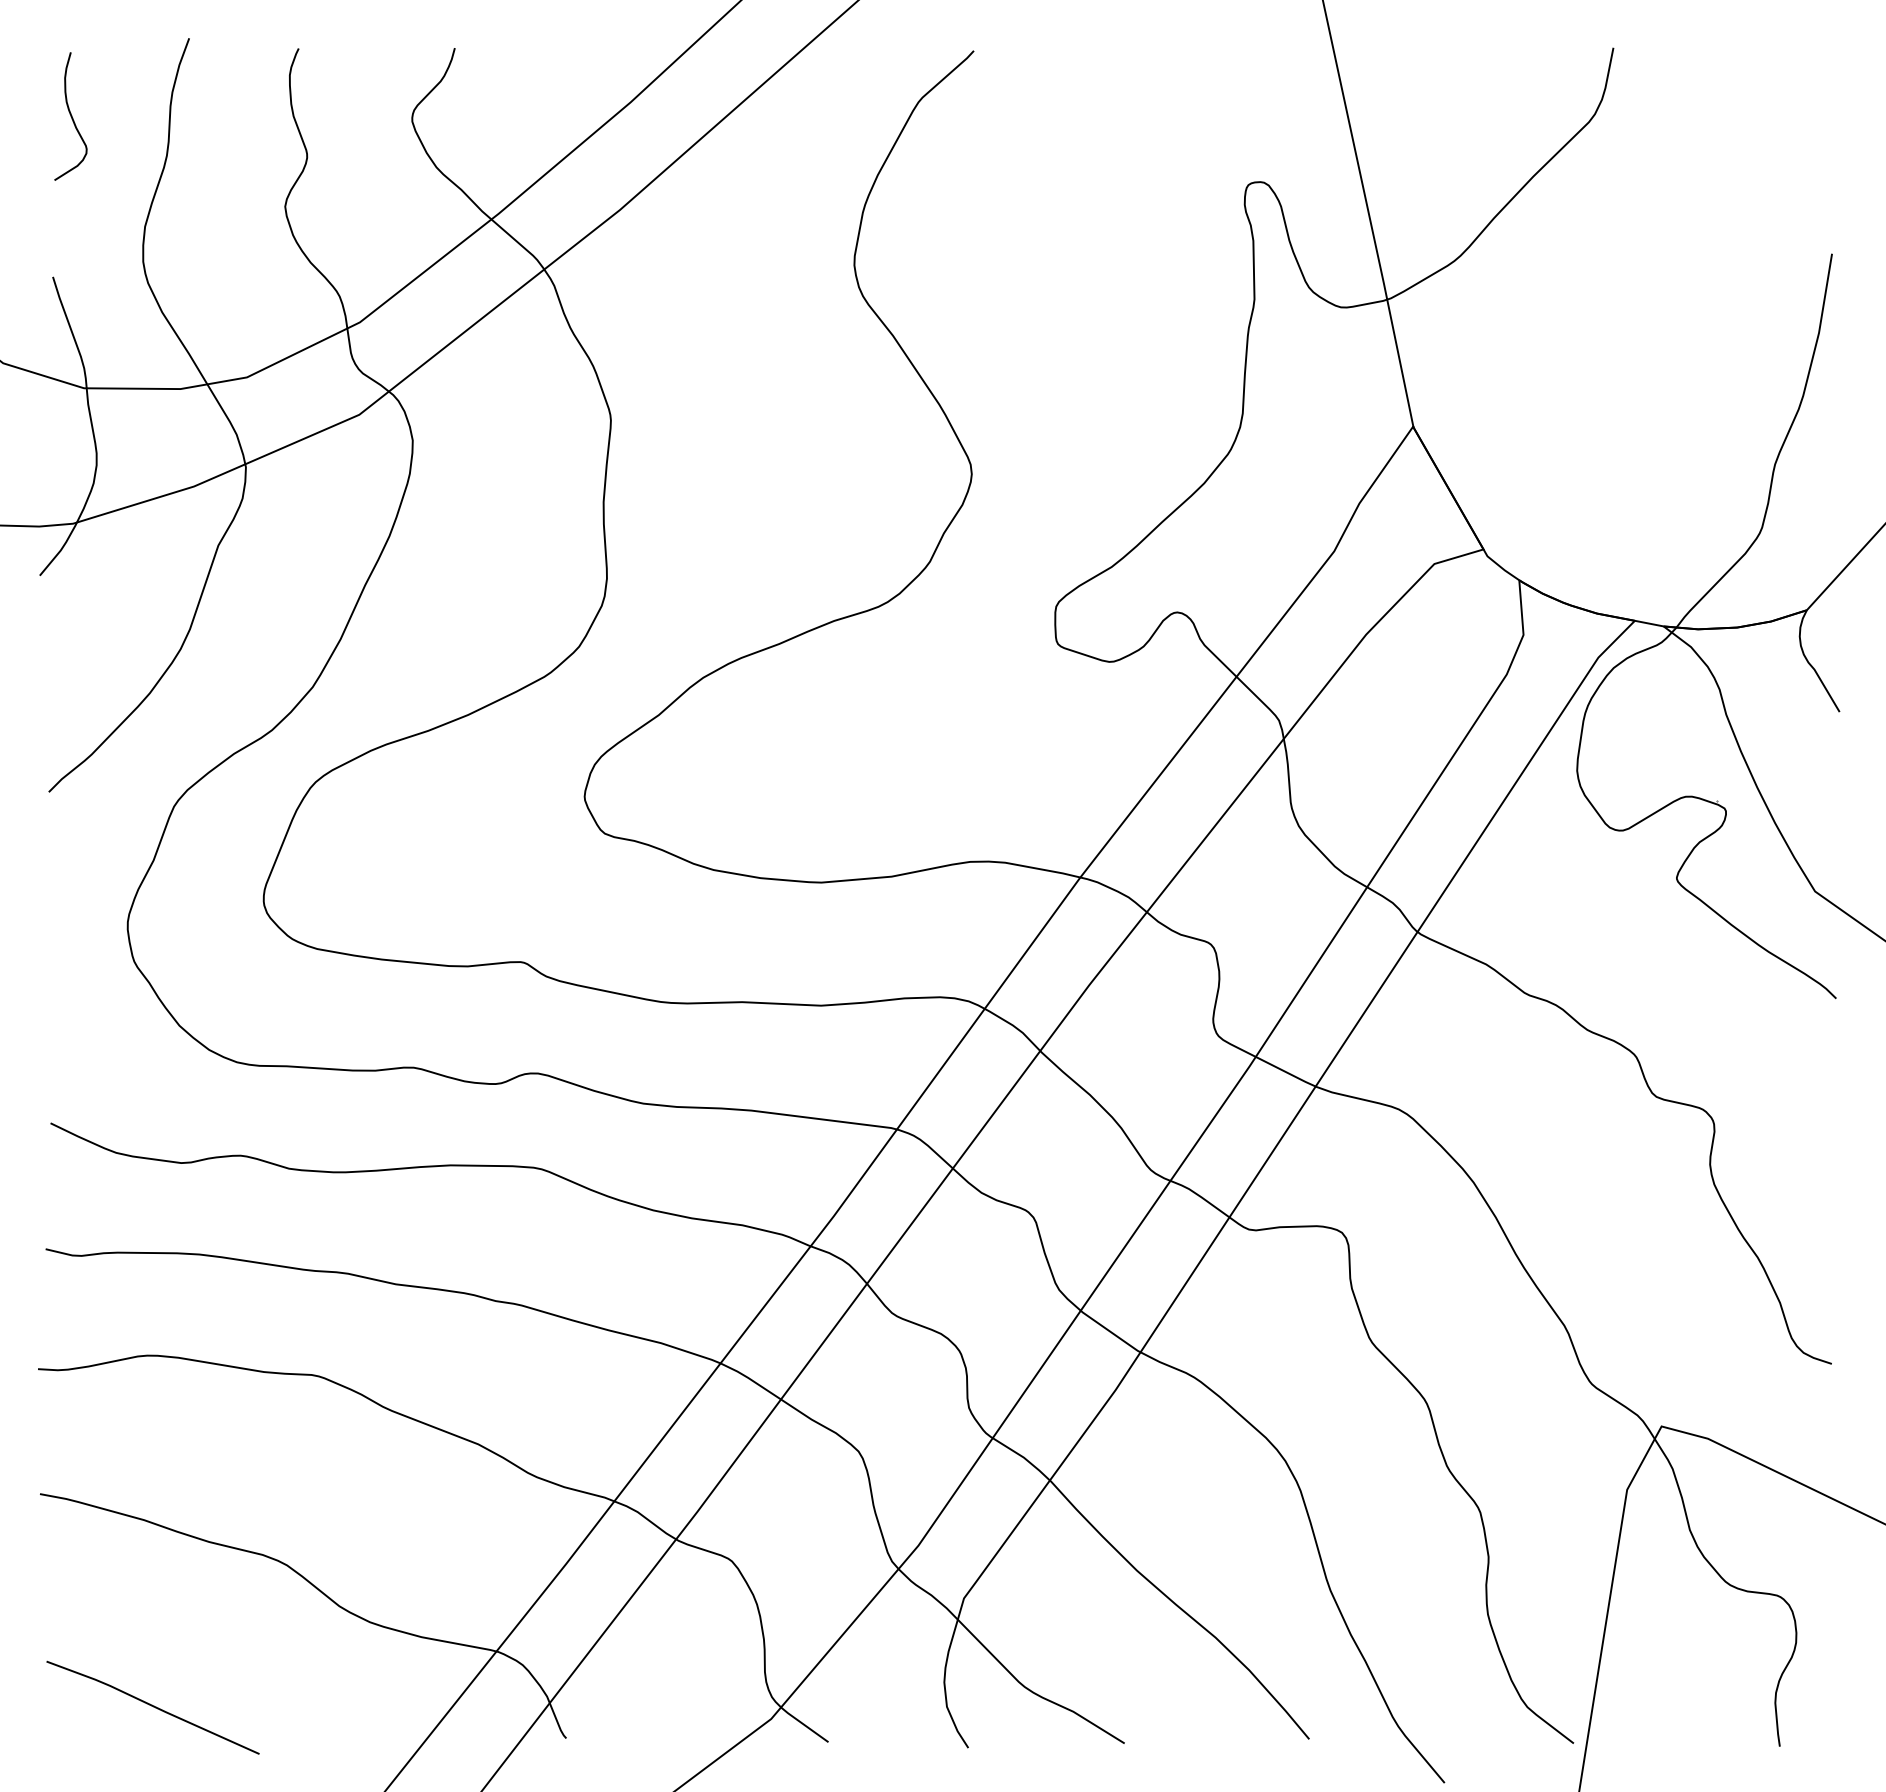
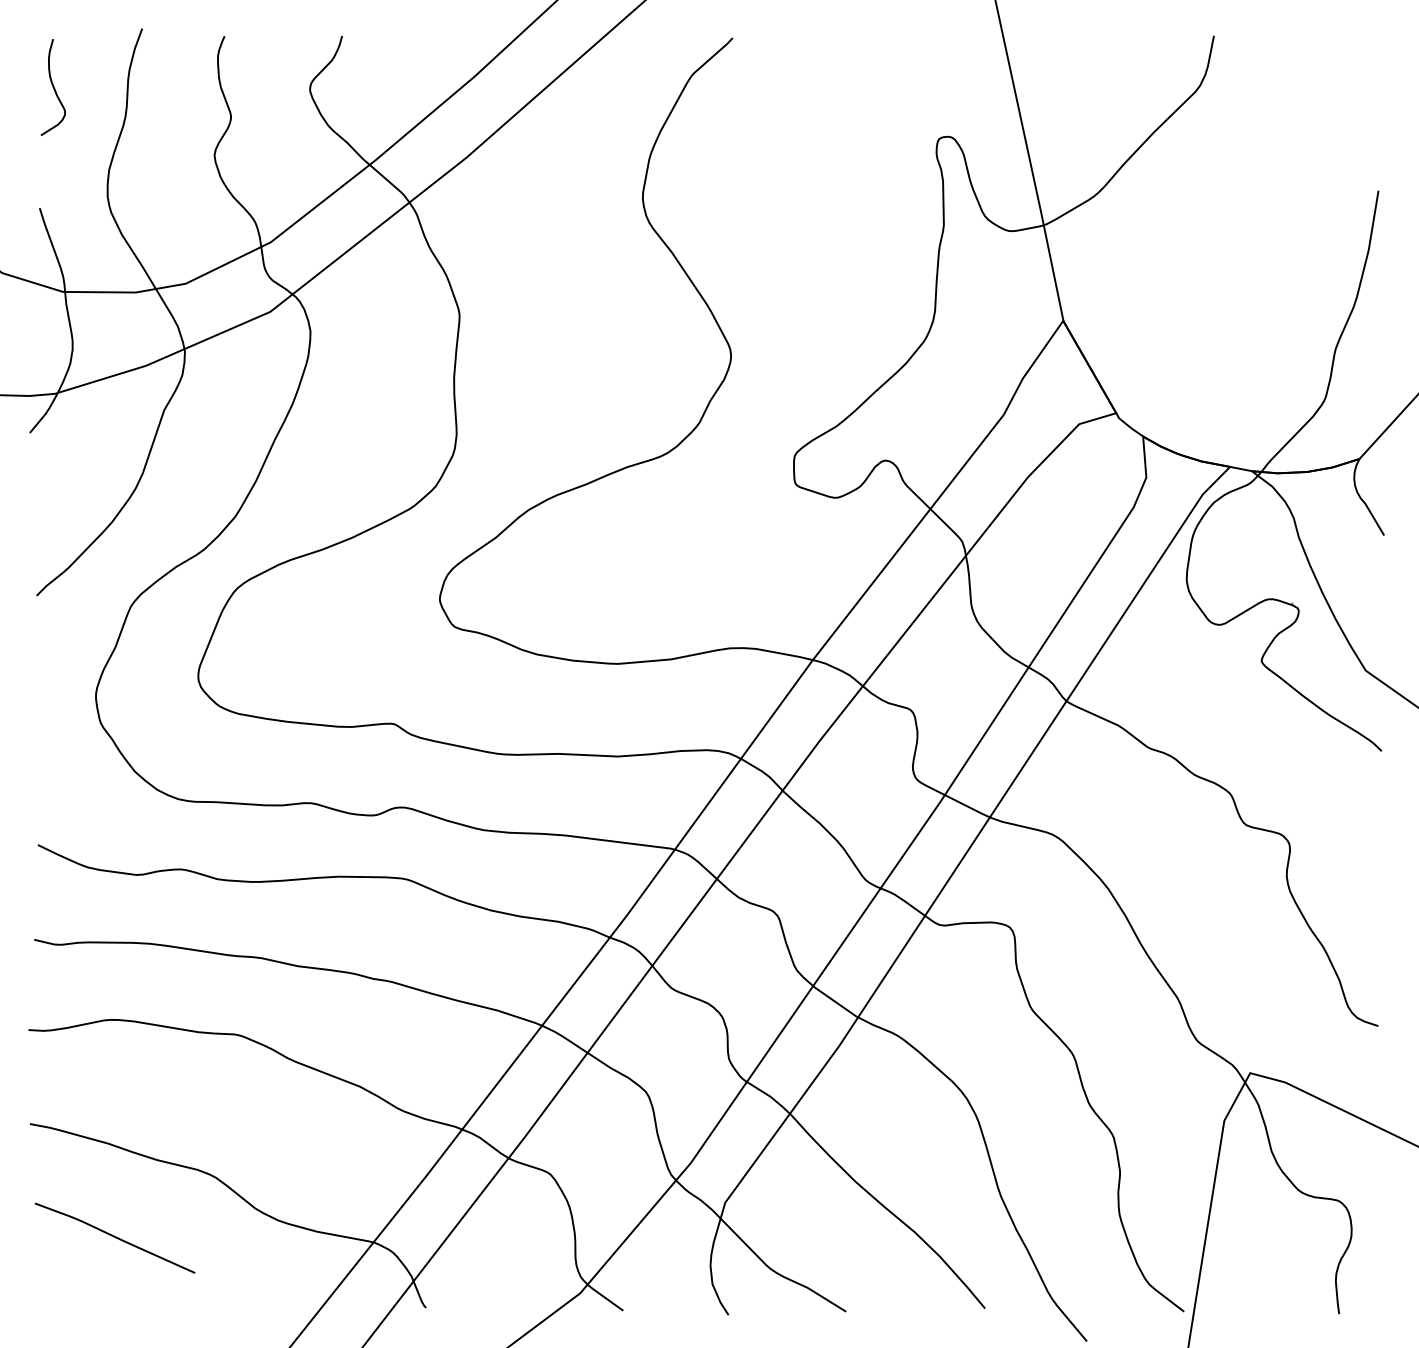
line: (152, 1706) -> (114, 1237), moved

